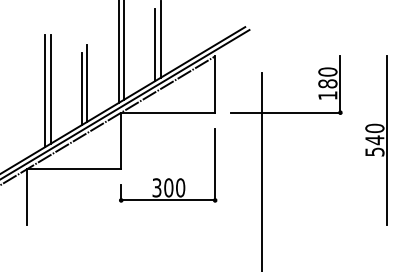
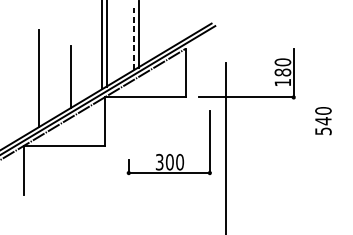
line: (155, 44) -> (134, 38), solid -> dashed
line: (87, 83) -> (75, 72), removed
line: (50, 89) -> (43, 77), removed
line: (387, 140) -> (334, 121), removed
part: (168, 178) -> (169, 154), moved

